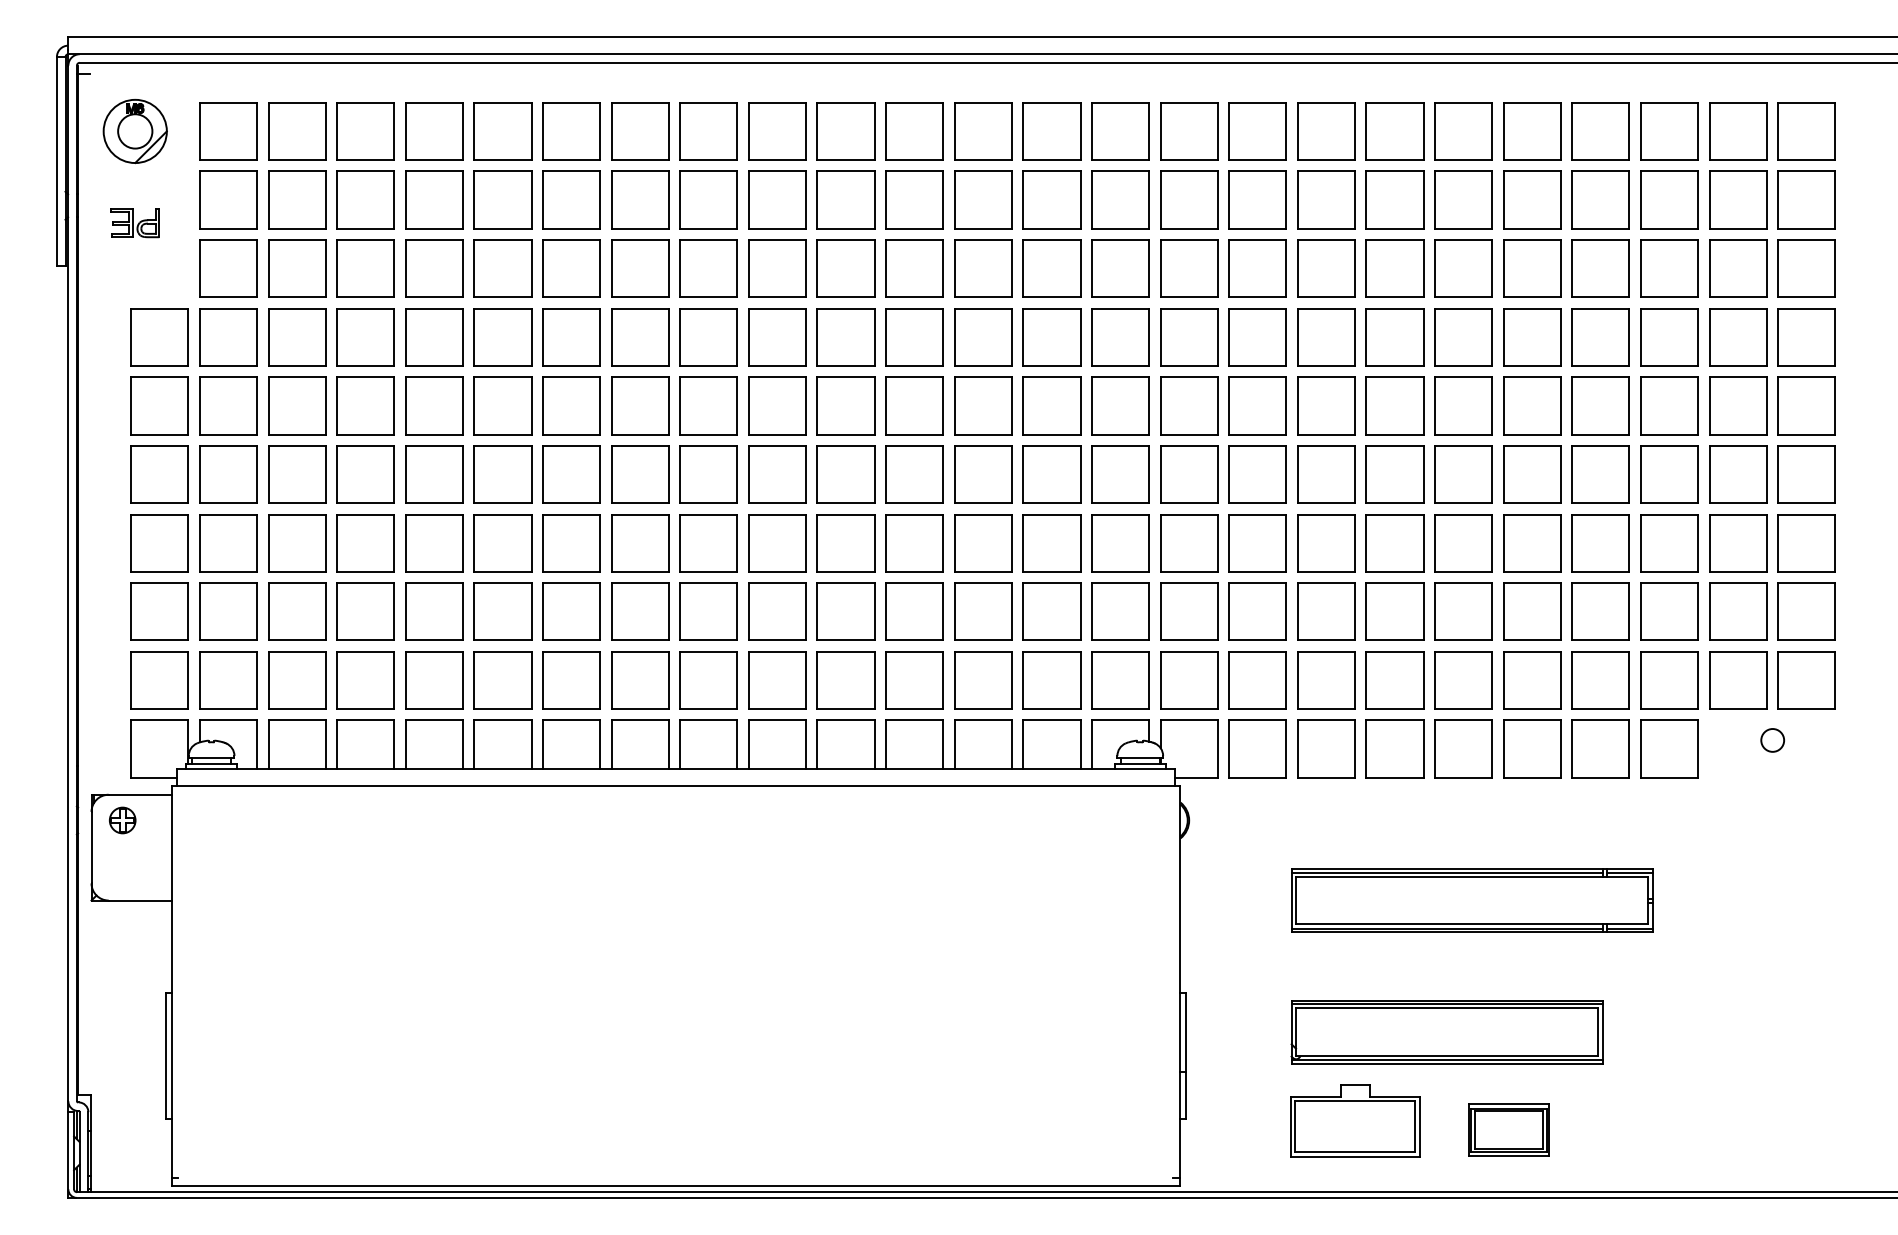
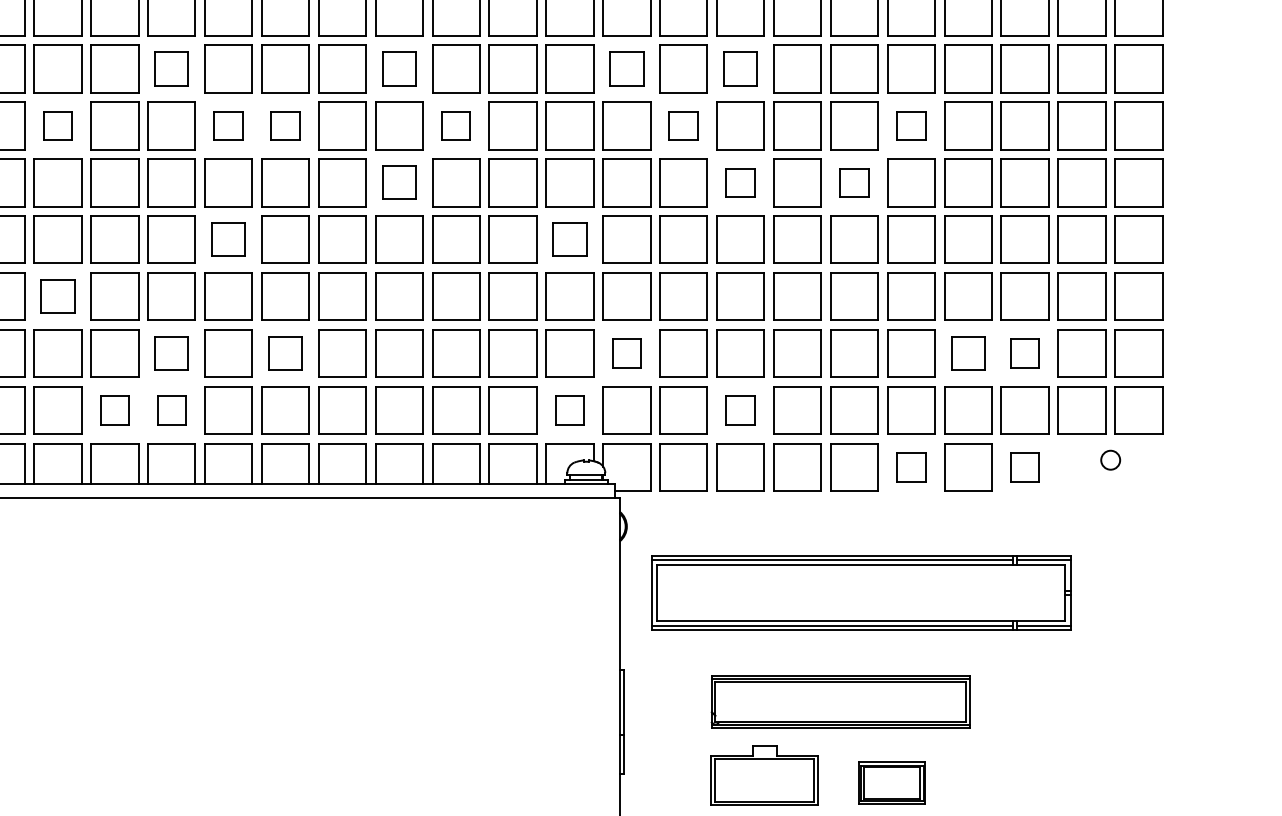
part: (640, 268) -> (171, 68), size x0.7
part: (914, 268) -> (399, 68), size x0.7
part: (1189, 268) -> (627, 68), size x0.7
part: (1326, 268) -> (740, 68), size x0.7
part: (502, 337) -> (57, 126), size x0.6
part: (708, 337) -> (228, 126), size x0.6
part: (777, 337) -> (285, 126), size x0.6
part: (983, 337) -> (456, 126), size x0.6
part: (1257, 337) -> (683, 126), size x0.6
part: (1532, 337) -> (911, 126), size x0.6
part: (914, 405) -> (399, 182), size x0.7
part: (1326, 405) -> (740, 182), size x0.6
part: (1463, 405) -> (854, 182), size x0.6
part: (708, 474) -> (228, 239), size x0.7
part: (1120, 474) -> (569, 239), size x0.7
part: (502, 543) -> (57, 296), size x0.7
part: (640, 611) -> (171, 353), size x0.7
part: (777, 611) -> (285, 353), size x0.7
part: (1189, 611) -> (627, 353), size x0.6
part: (1600, 611) -> (967, 353), size x0.7
part: (1669, 611) -> (1025, 353), size x0.6
part: (571, 680) -> (114, 410), size x0.6
part: (640, 680) -> (171, 410), size x0.6
part: (1120, 680) -> (569, 410), size x0.6
part: (1326, 680) -> (740, 410), size x0.6
part: (1532, 748) -> (911, 466), size x0.6
part: (1669, 748) -> (1025, 466), size x0.6
part: (1472, 900) -> (861, 592), size x1.4

